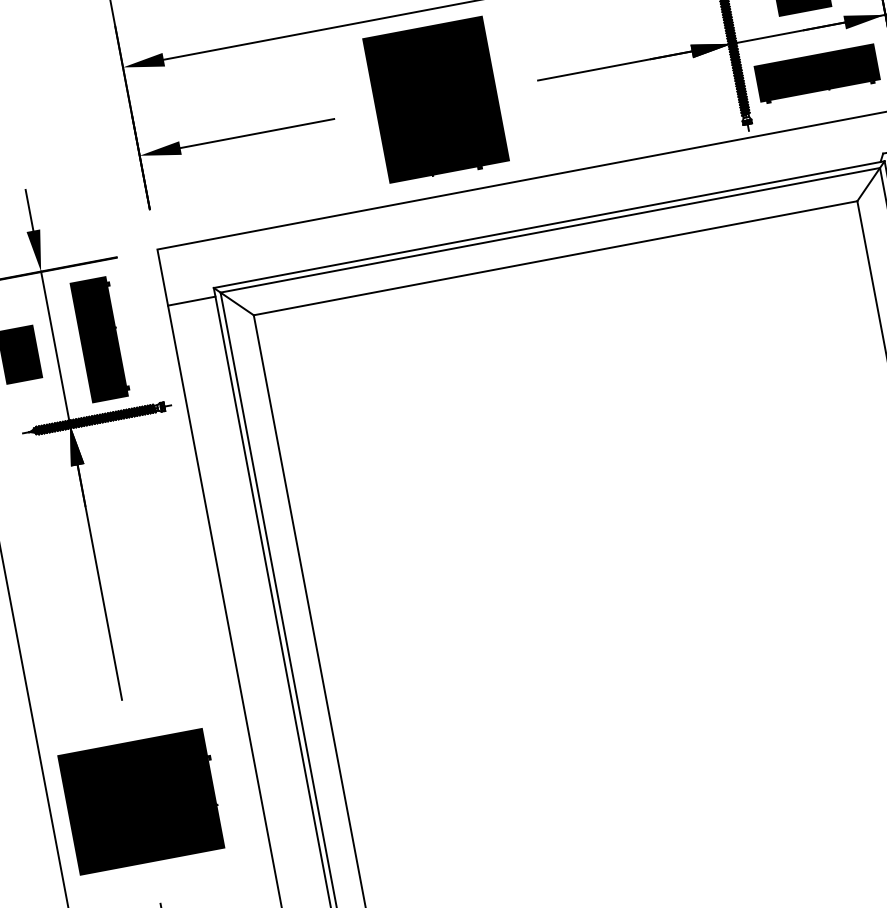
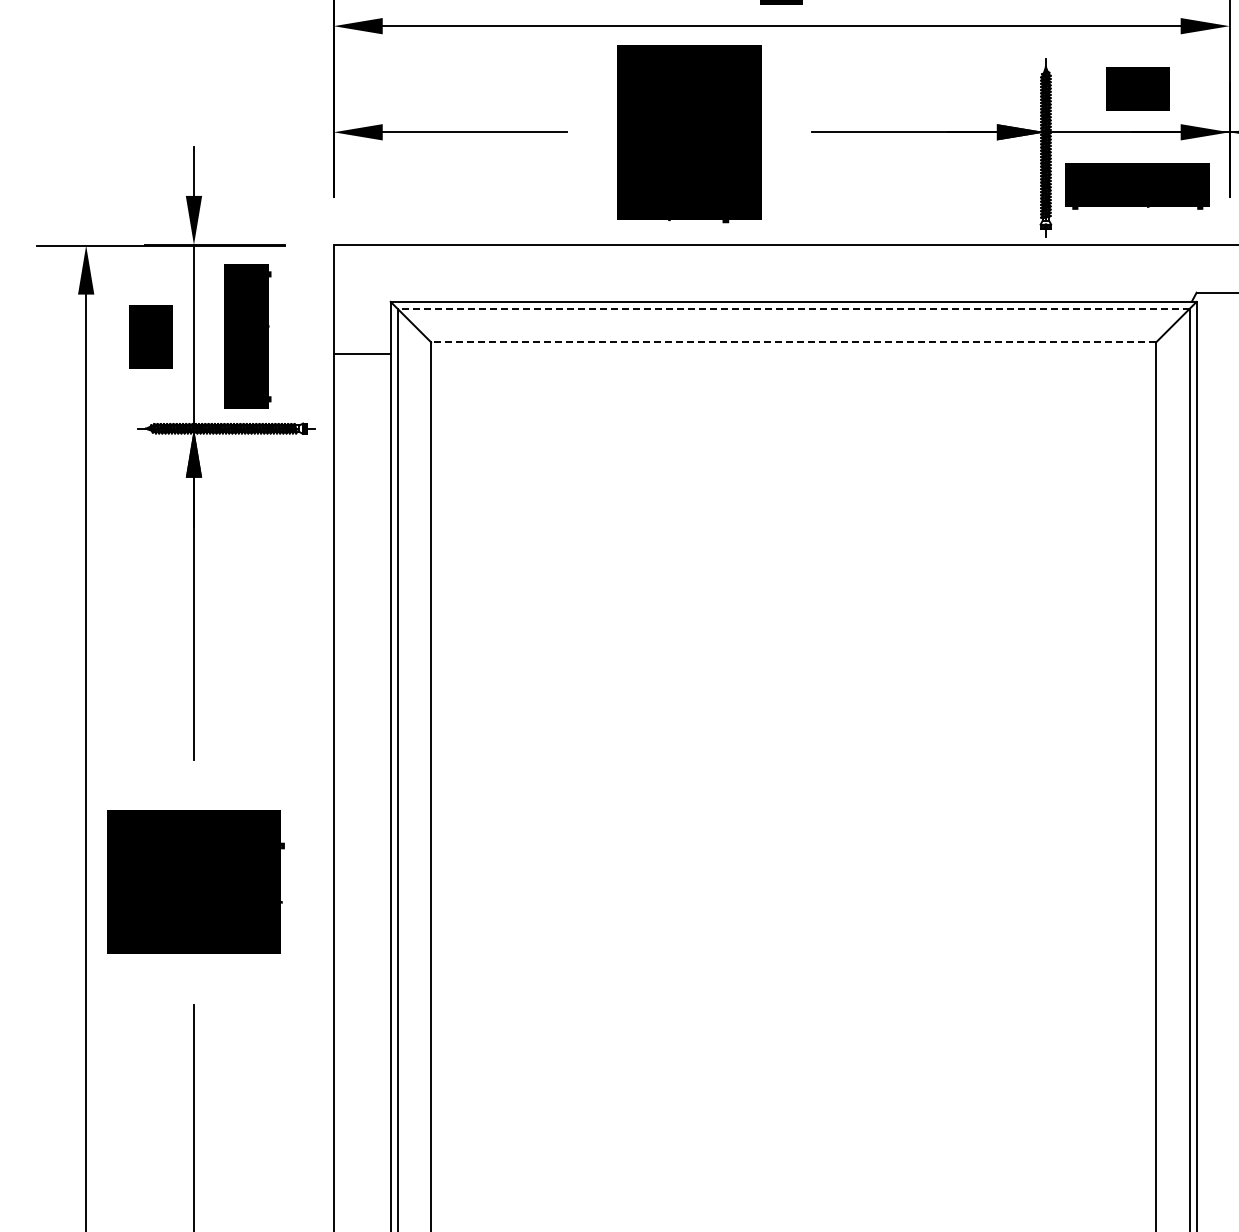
line: (550, 230) -> (793, 308), solid -> dashed
line: (555, 258) -> (793, 342), solid -> dashed
line: (191, 301) -> (361, 354), moved

